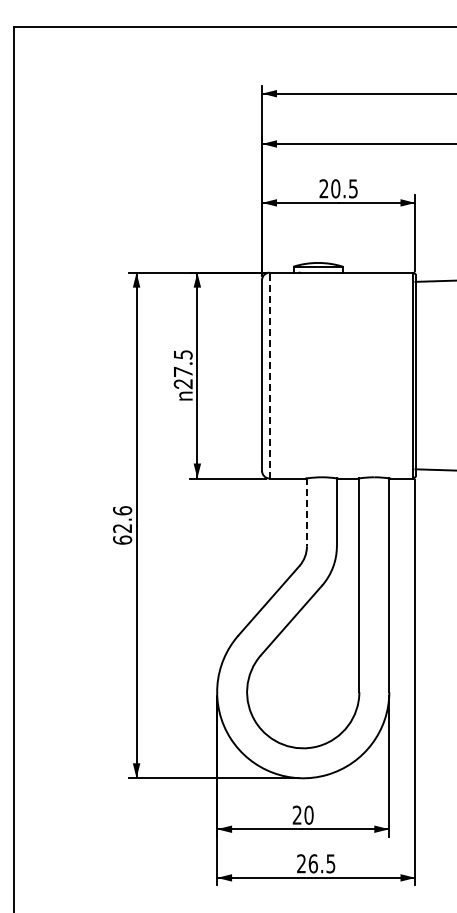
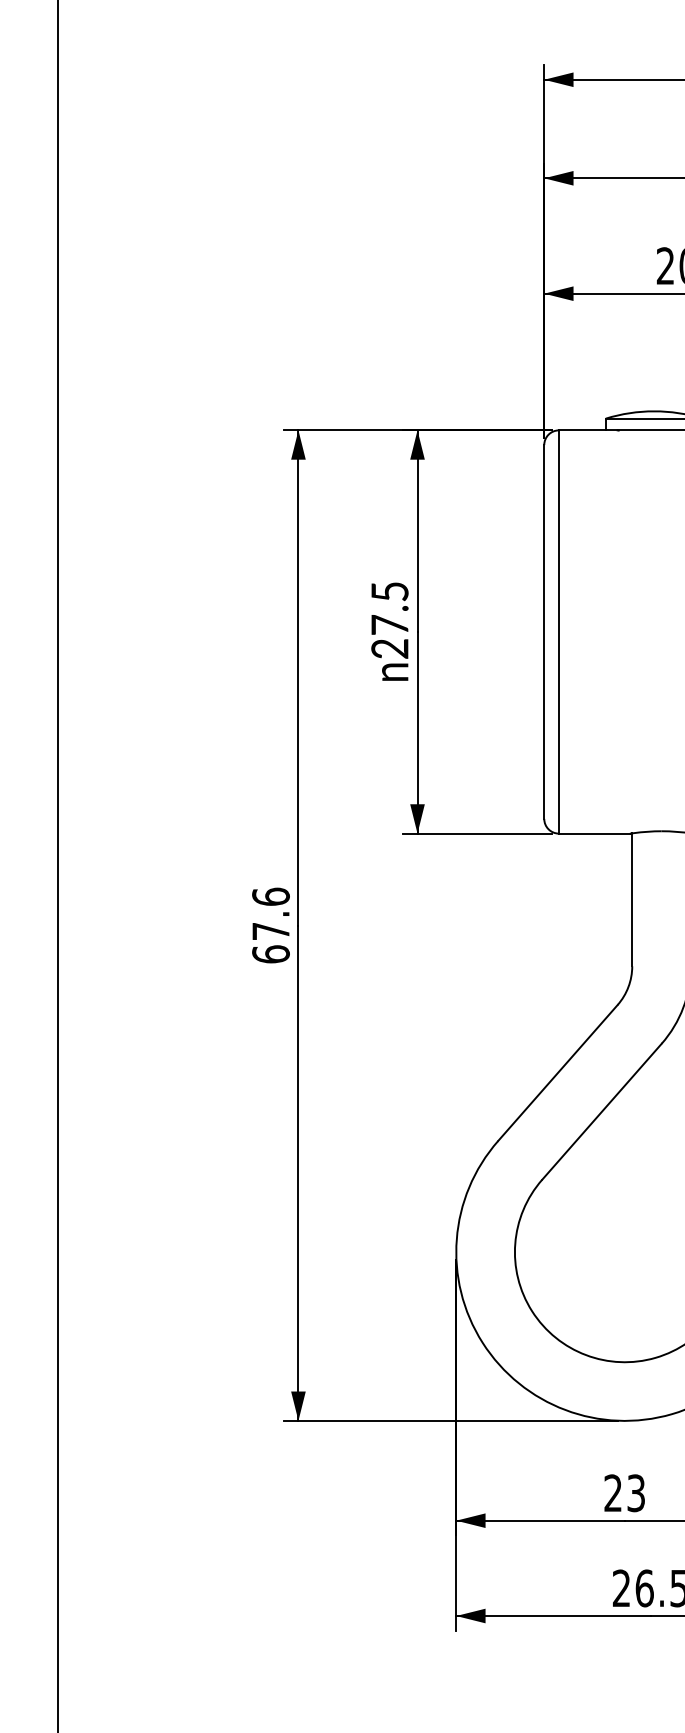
line: (269, 375) -> (558, 631), dashed -> solid
line: (306, 512) -> (631, 900), dashed -> solid
text: (122, 528) -> (270, 931), 62.6 -> 67.6
text: (308, 814) -> (635, 1491), 20 -> 23

